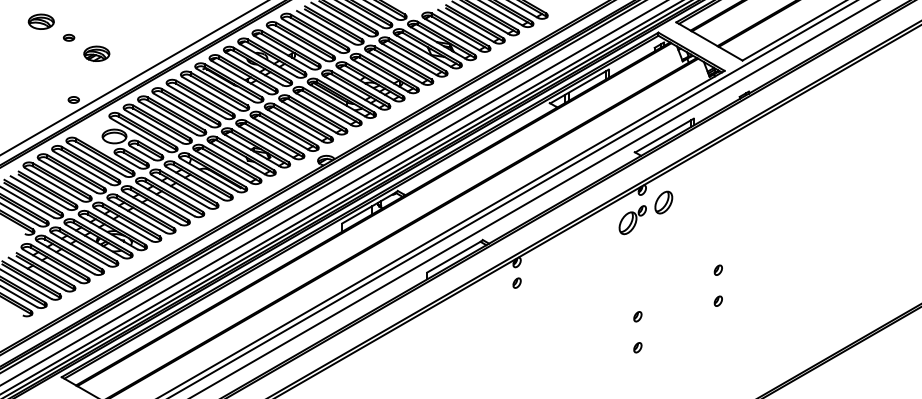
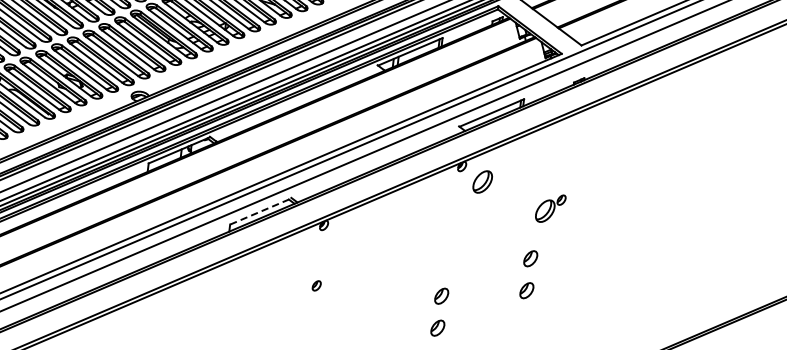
part: (632, 220) -> (550, 208), moved
line: (455, 256) -> (261, 211), solid -> dashed
part: (717, 269) -> (529, 257), size x1.6
part: (516, 282) -> (316, 285), moved
part: (717, 300) -> (525, 289), size x1.6
part: (637, 316) -> (441, 296), size x1.6
part: (637, 347) -> (437, 328), size x1.6

